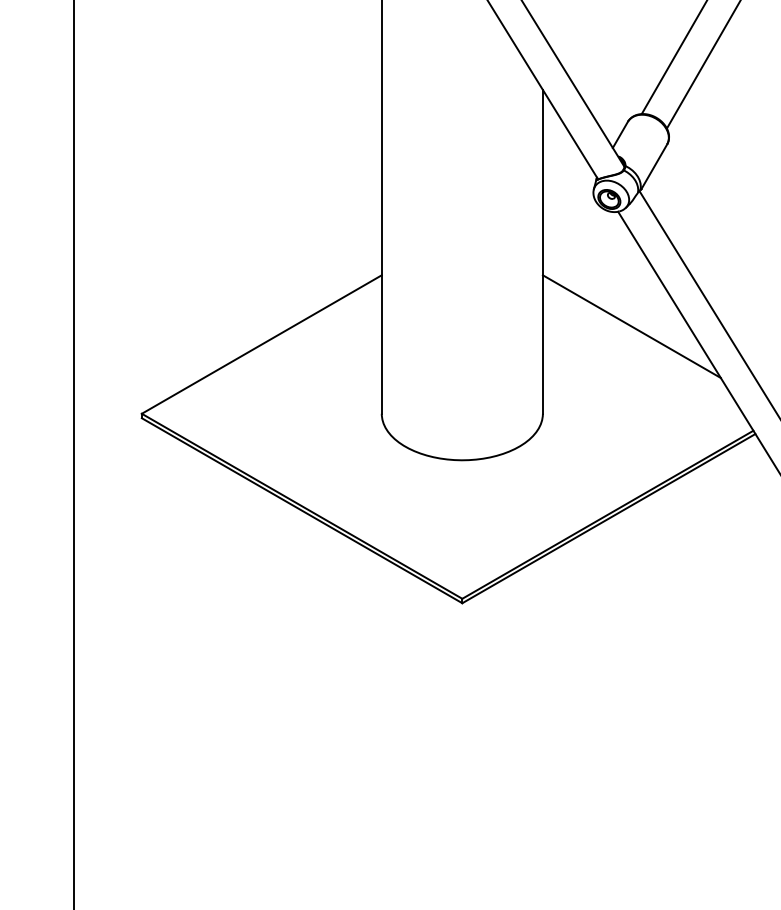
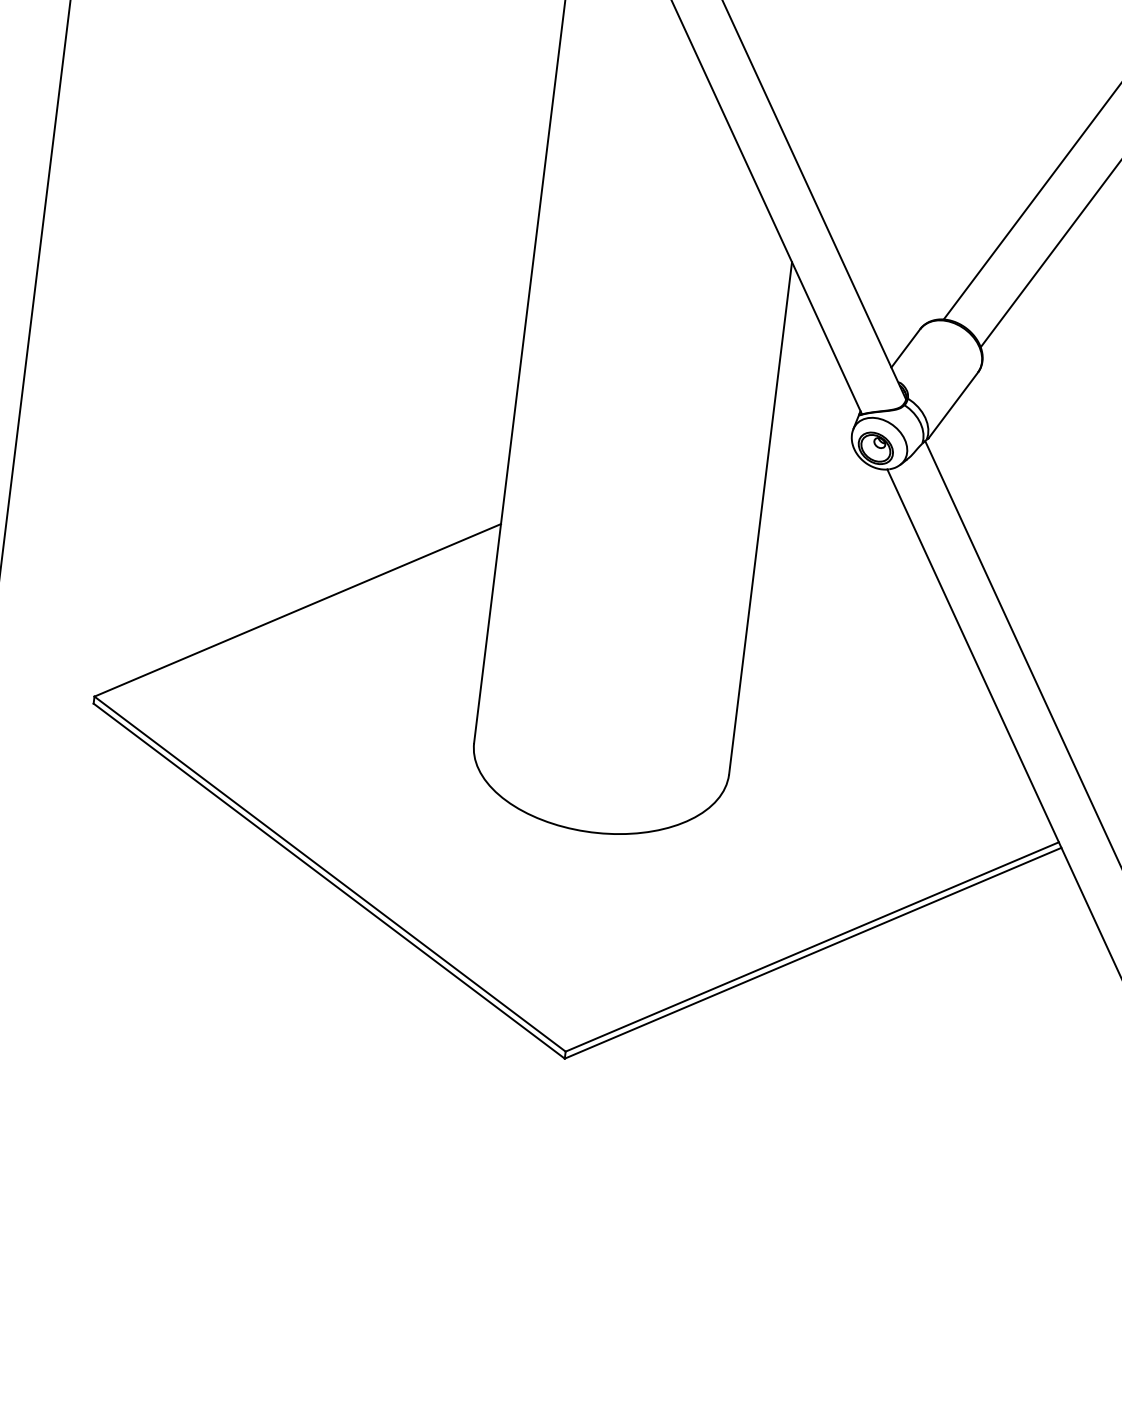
line: (631, 326) -> (886, 653), removed

